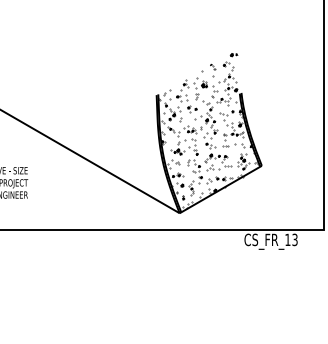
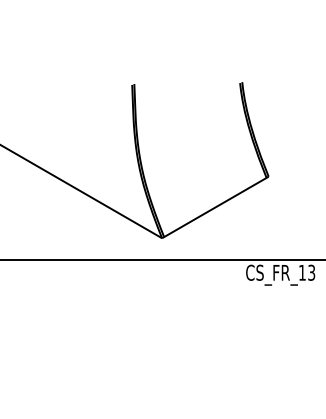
hatch: (207, 130) -> (198, 130), removed

